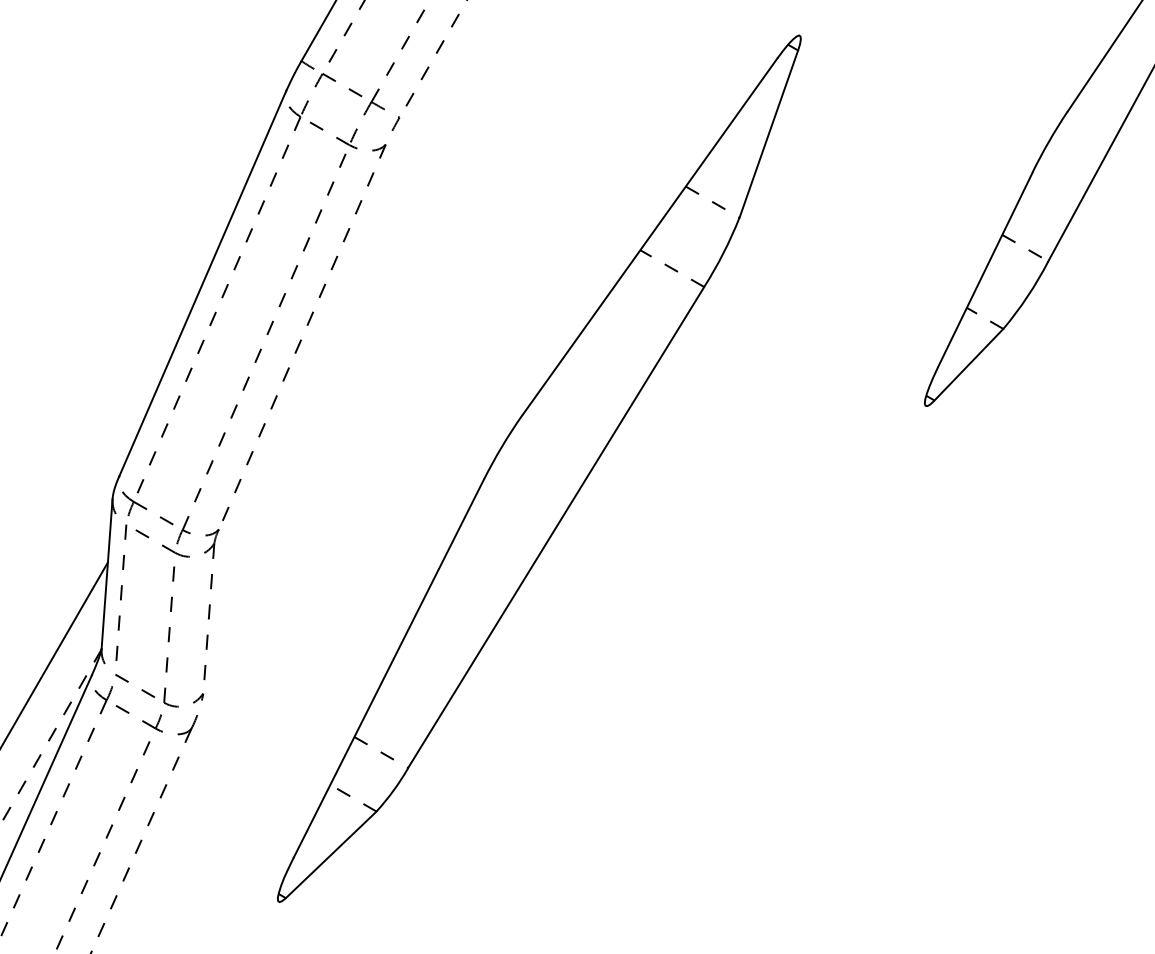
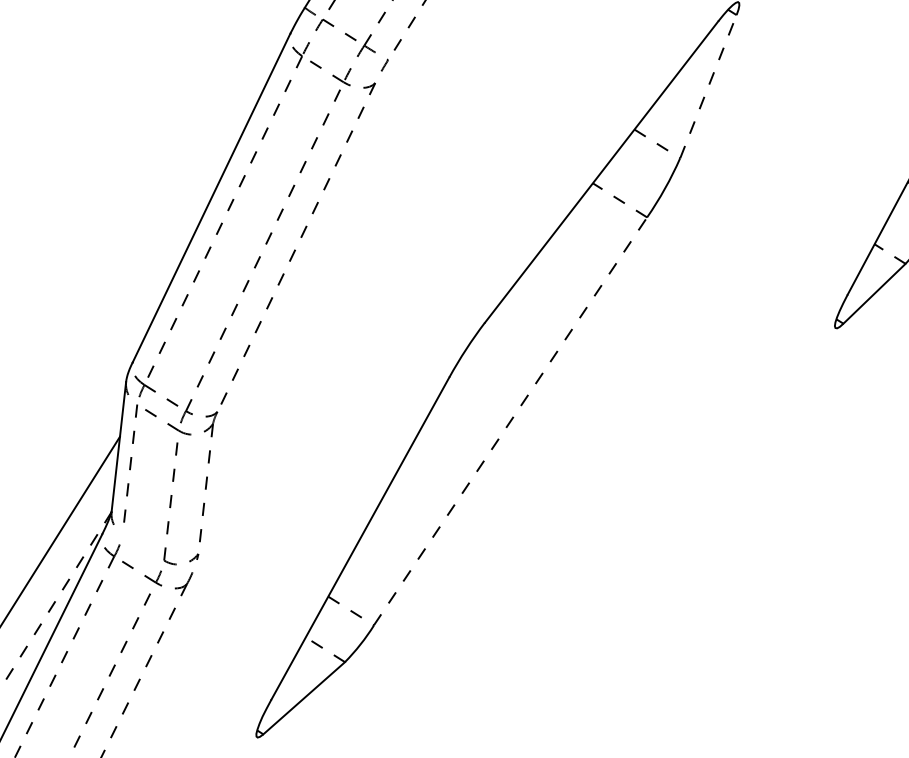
line: (768, 134) -> (708, 87), solid -> dashed
line: (556, 527) -> (510, 421), solid -> dashed
line: (141, 689) -> (144, 548), removed

